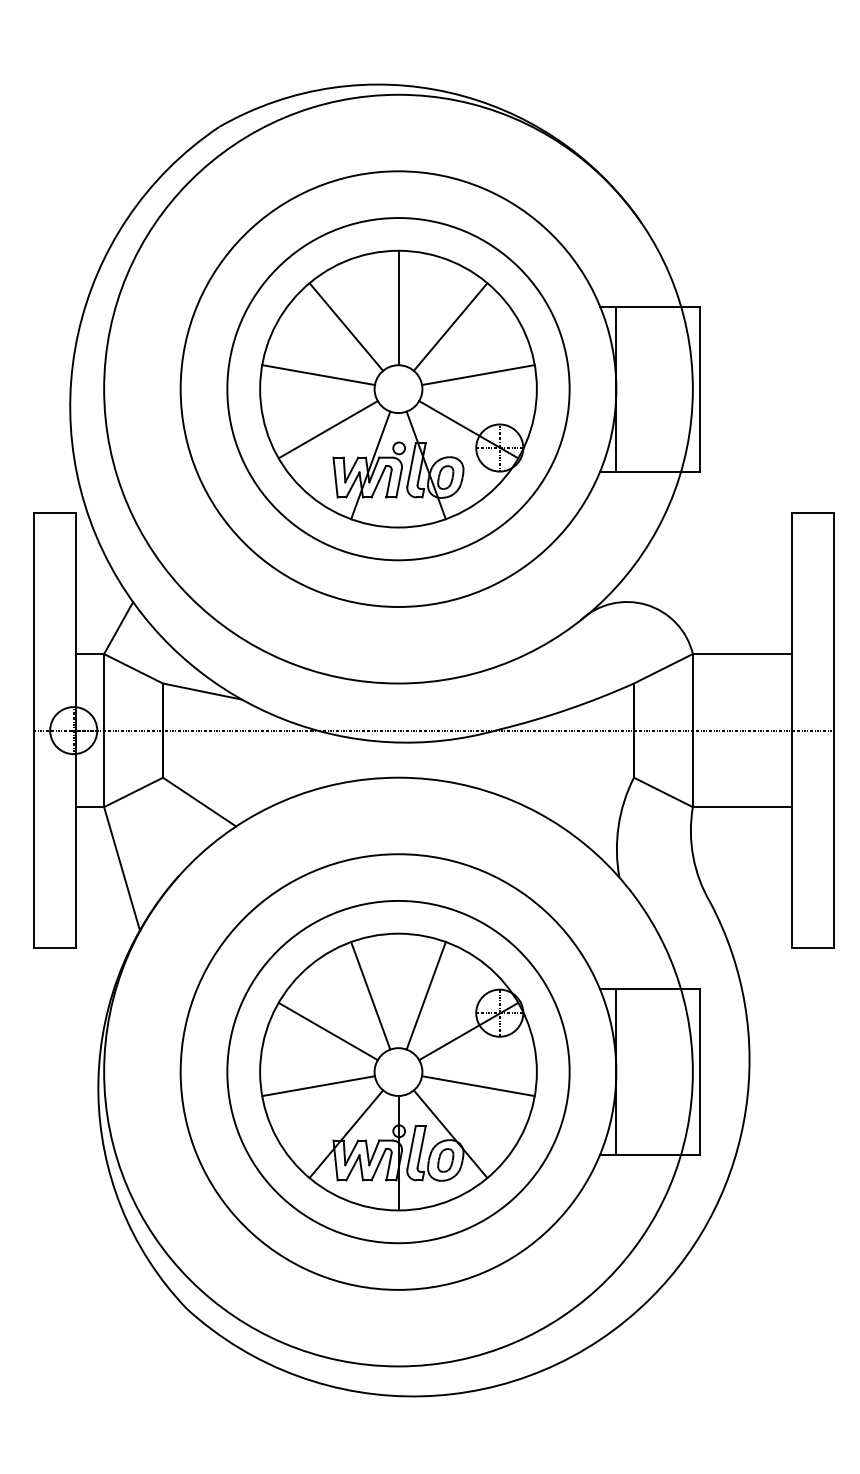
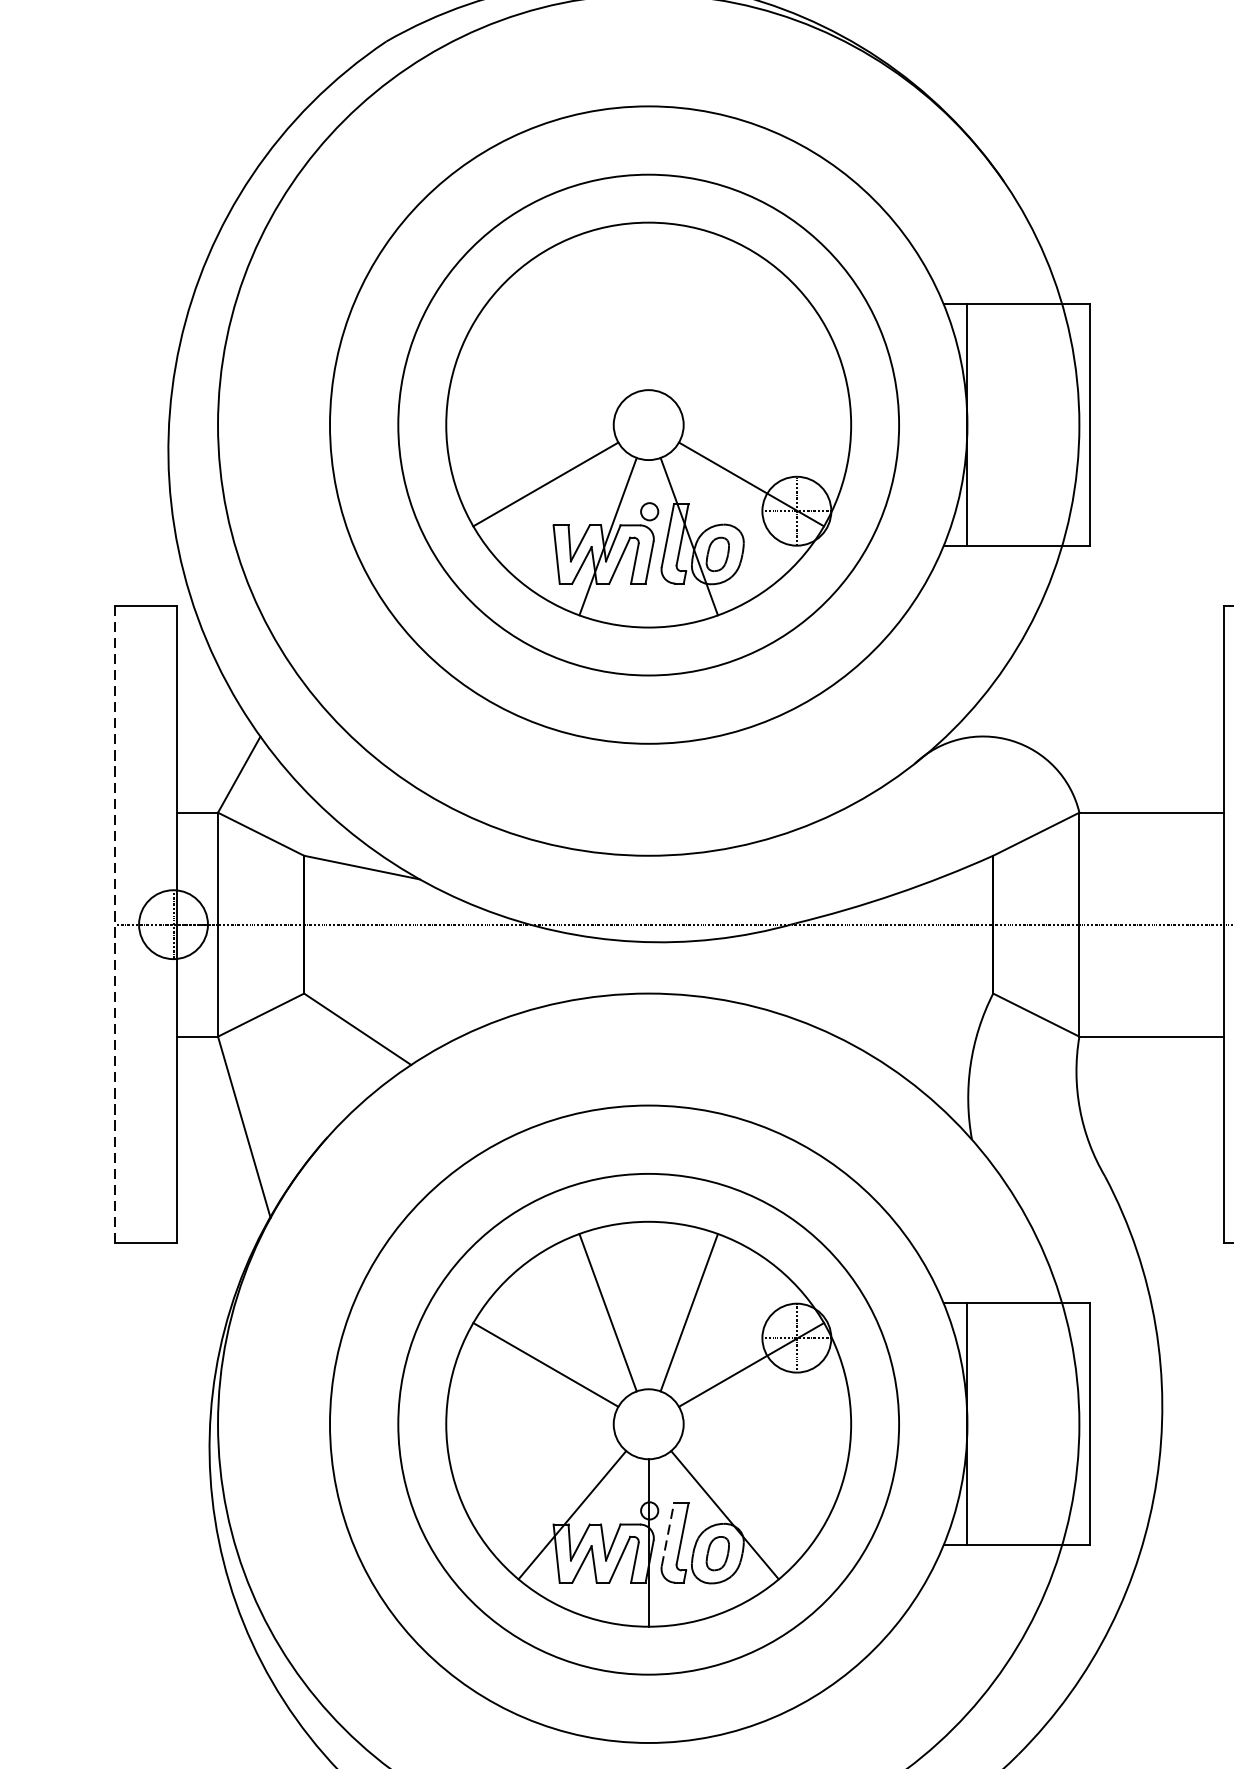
line: (398, 307) -> (648, 305), removed
line: (346, 326) -> (572, 333), removed
line: (450, 326) -> (724, 333), removed
line: (318, 375) -> (531, 405), removed
line: (478, 375) -> (765, 405), removed
line: (33, 730) -> (114, 924), solid -> dashed
line: (318, 1086) -> (531, 1445), removed
line: (478, 1086) -> (765, 1445), removed
line: (411, 1147) -> (667, 1534), solid -> dashed

